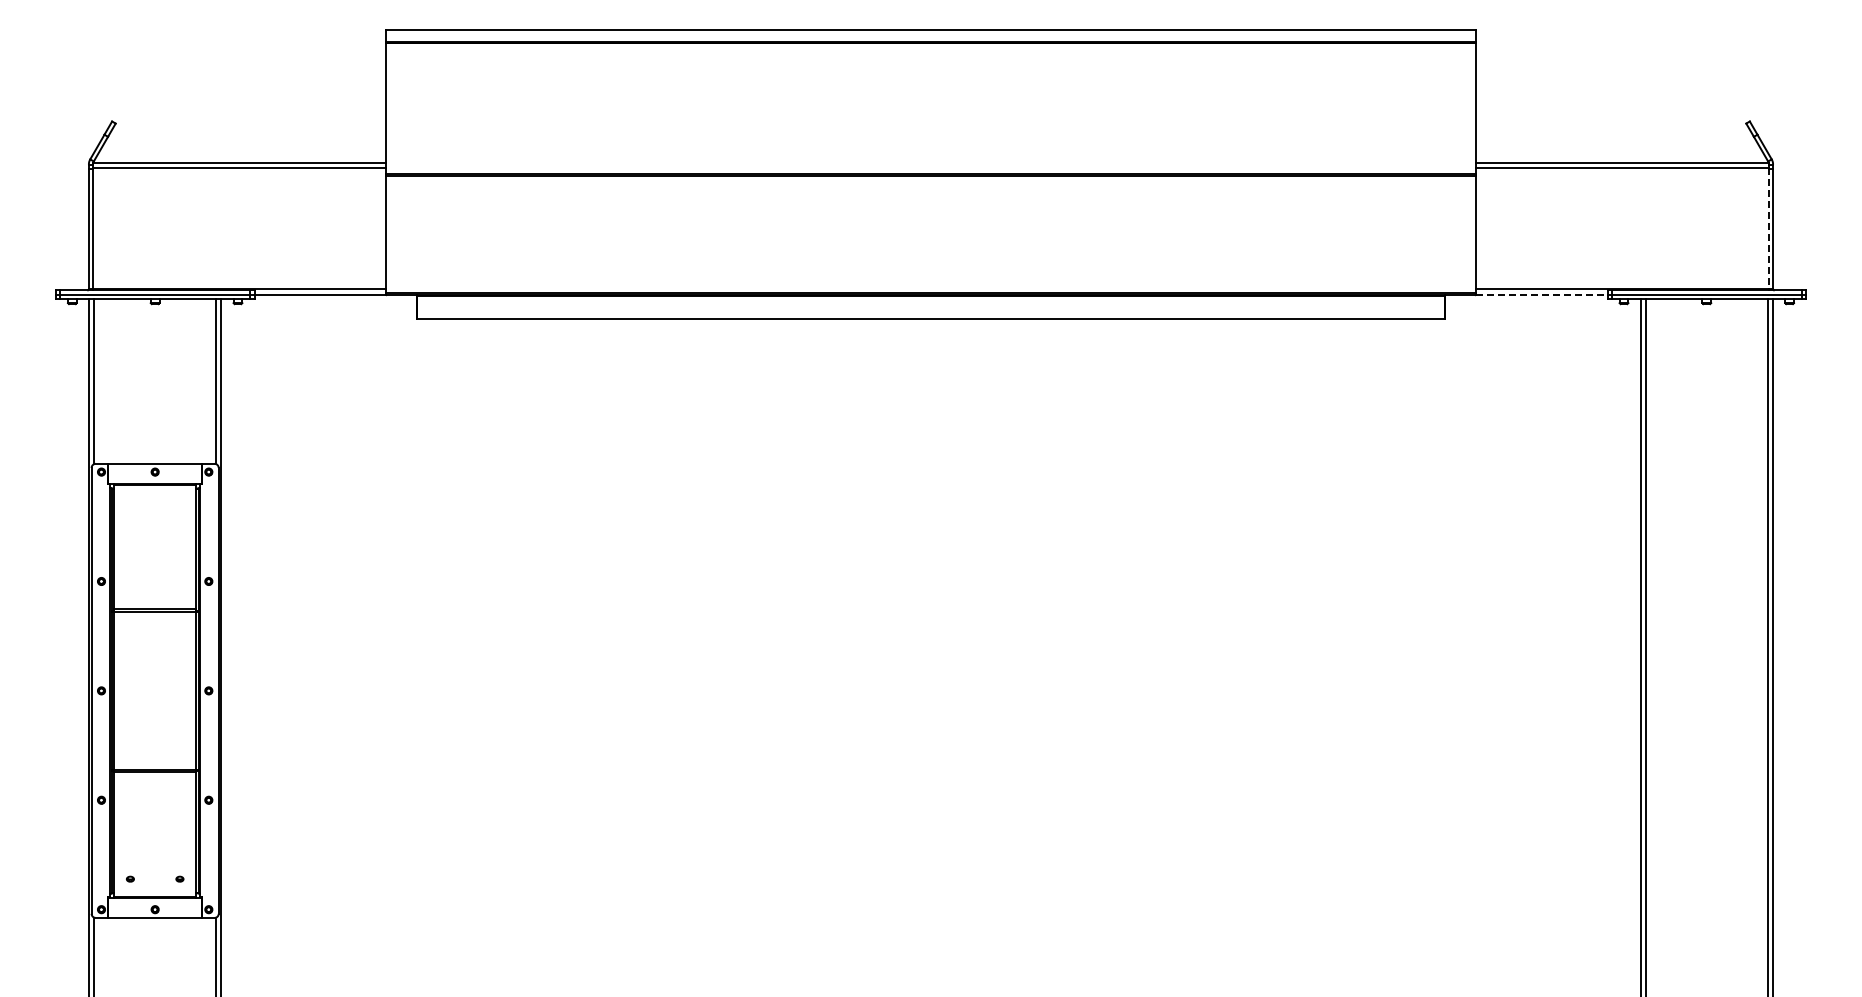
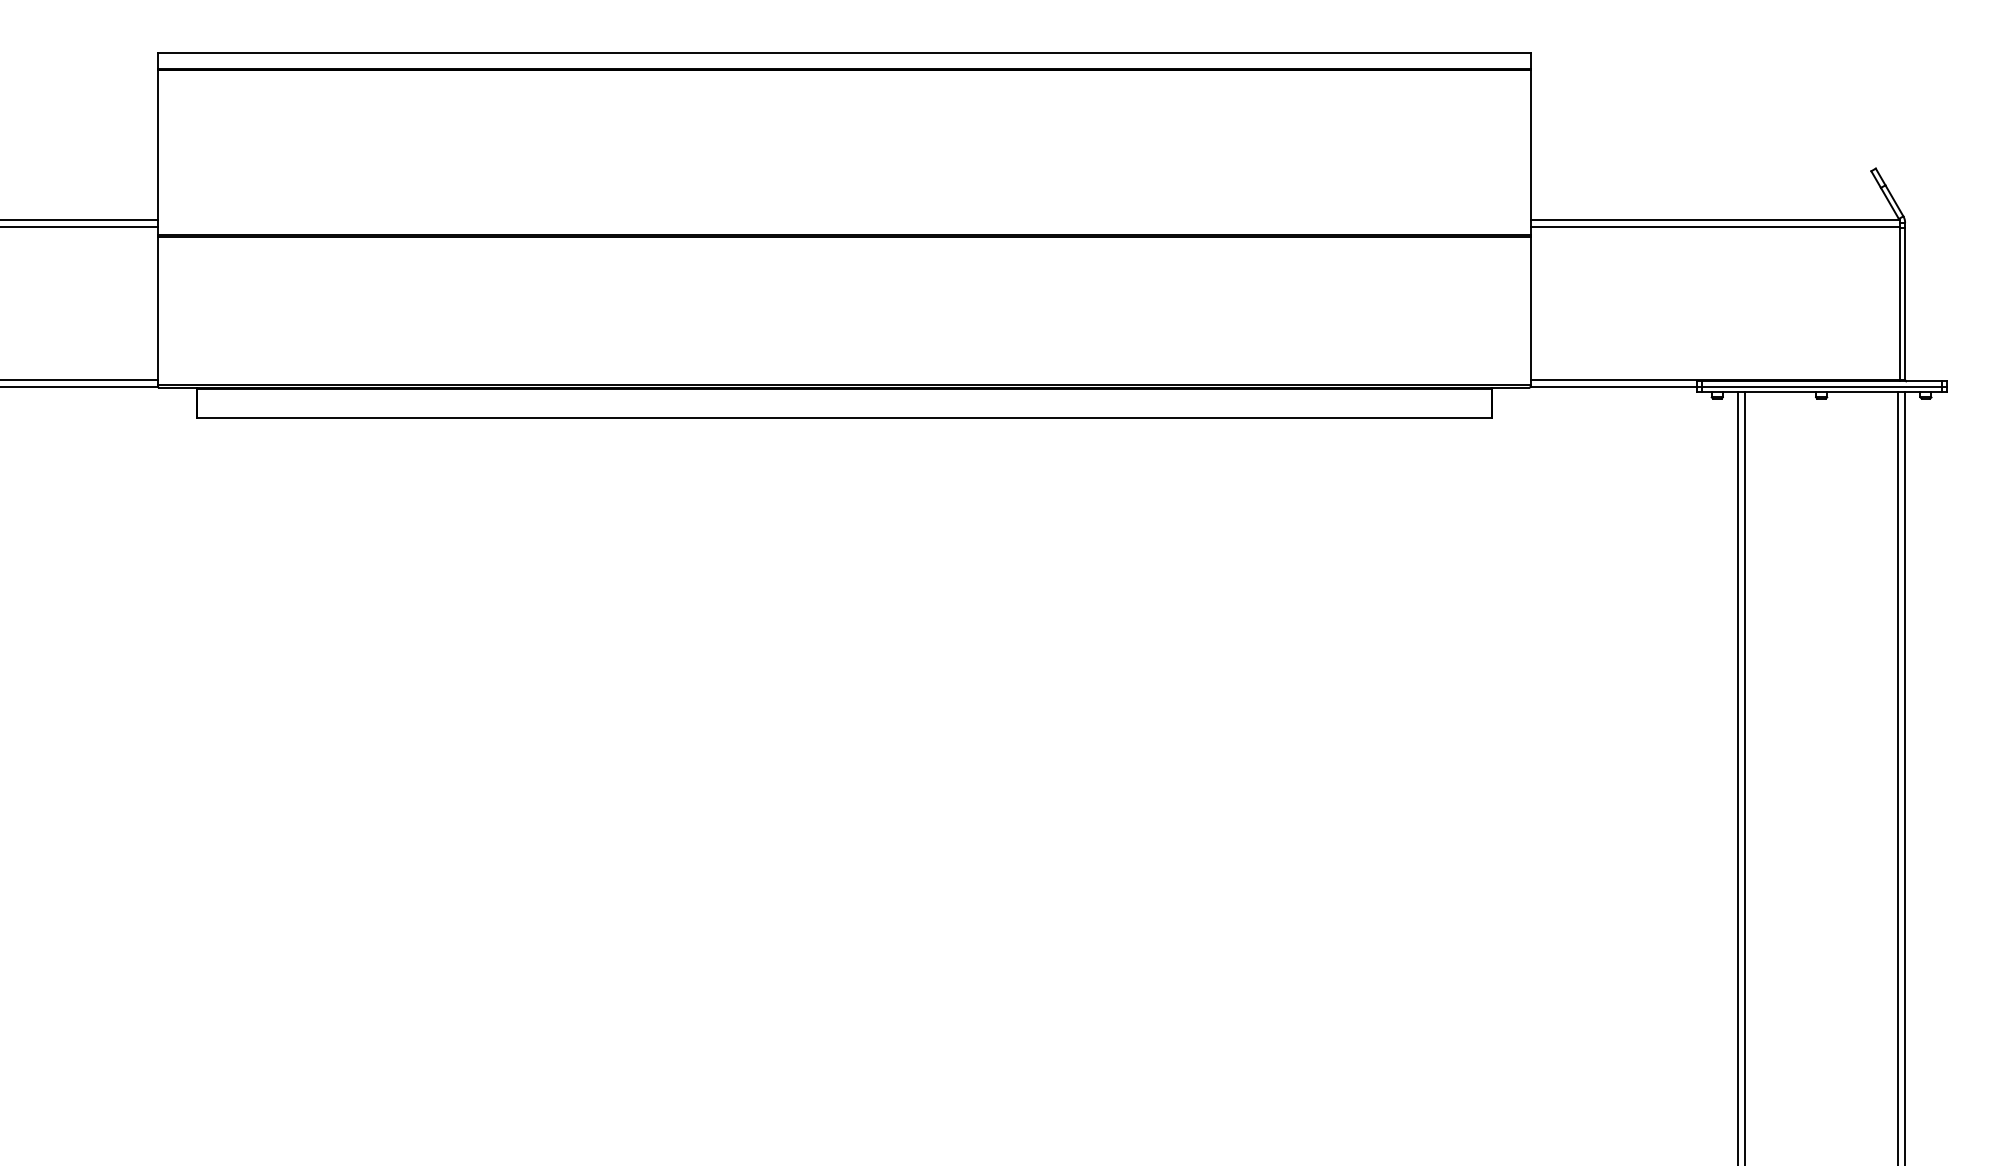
line: (1768, 228) -> (1899, 303), dashed -> solid
line: (1541, 294) -> (1613, 386), dashed -> solid

